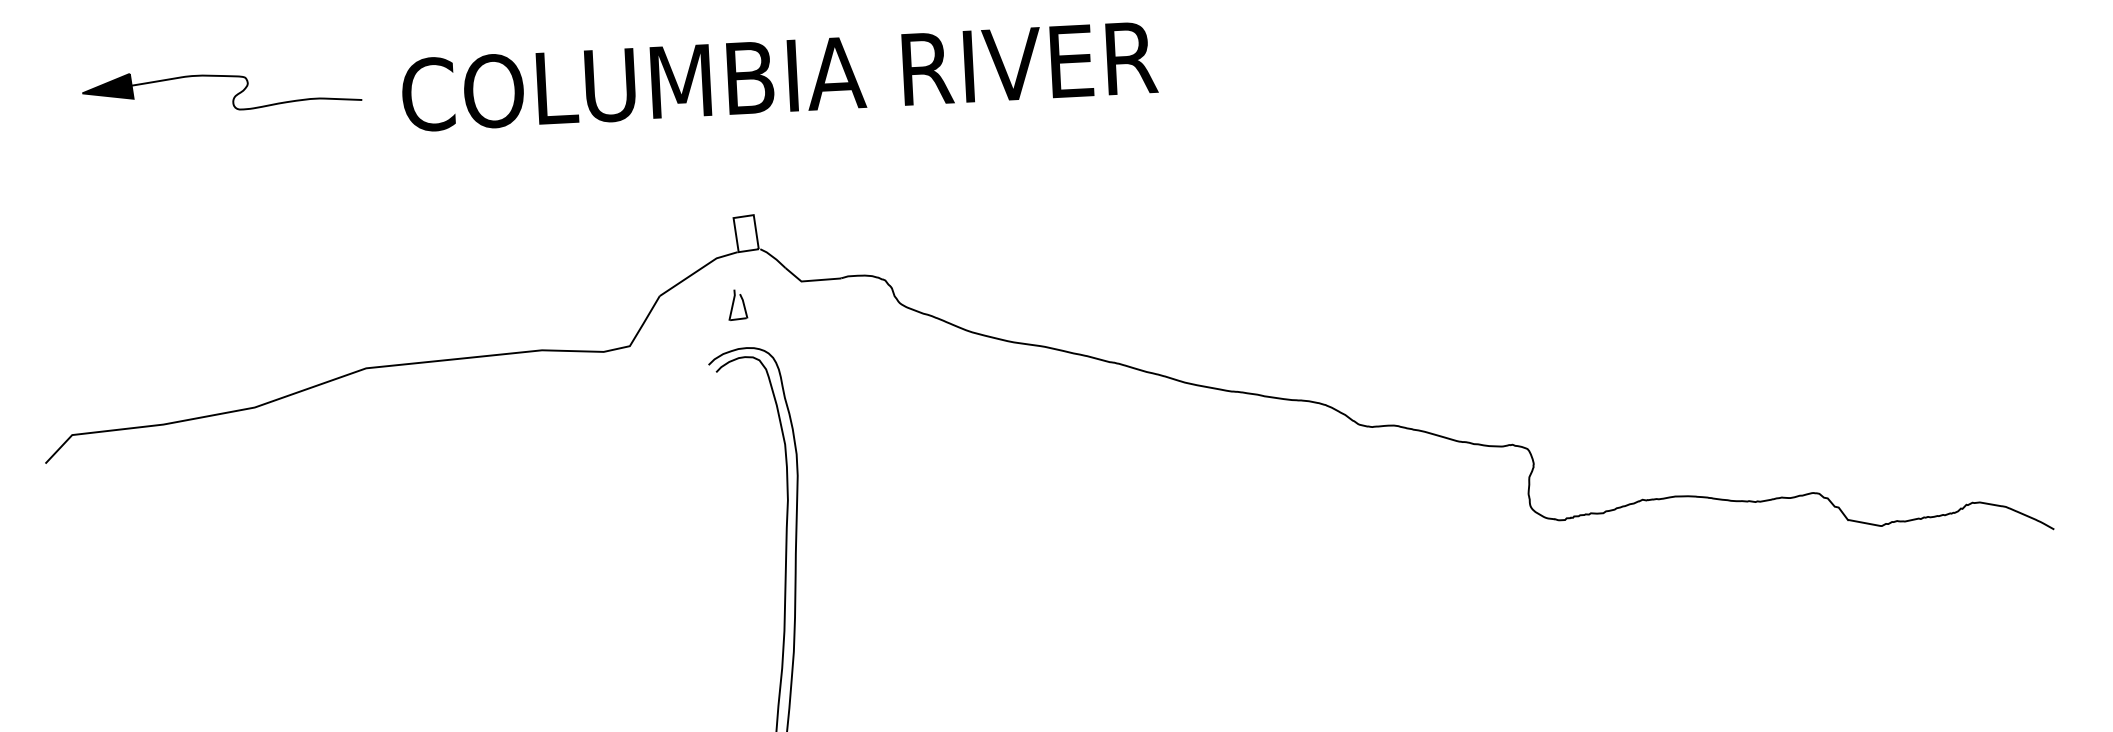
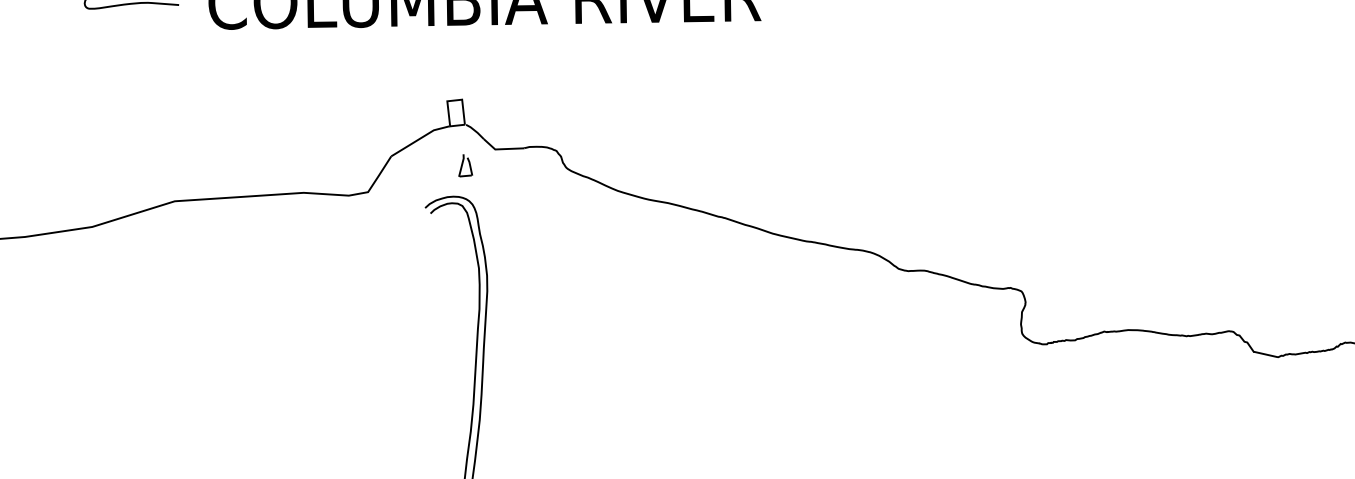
part: (738, 304) -> (466, 165), moved

